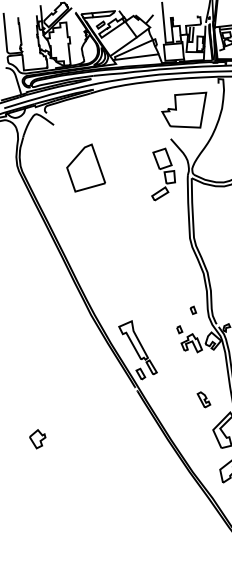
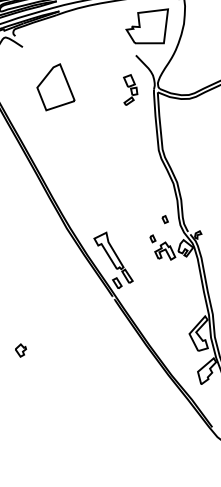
part: (163, 174) -> (130, 89), size x0.6
part: (203, 399) -> (178, 304), removed
part: (37, 439) -> (20, 350), size x0.7

